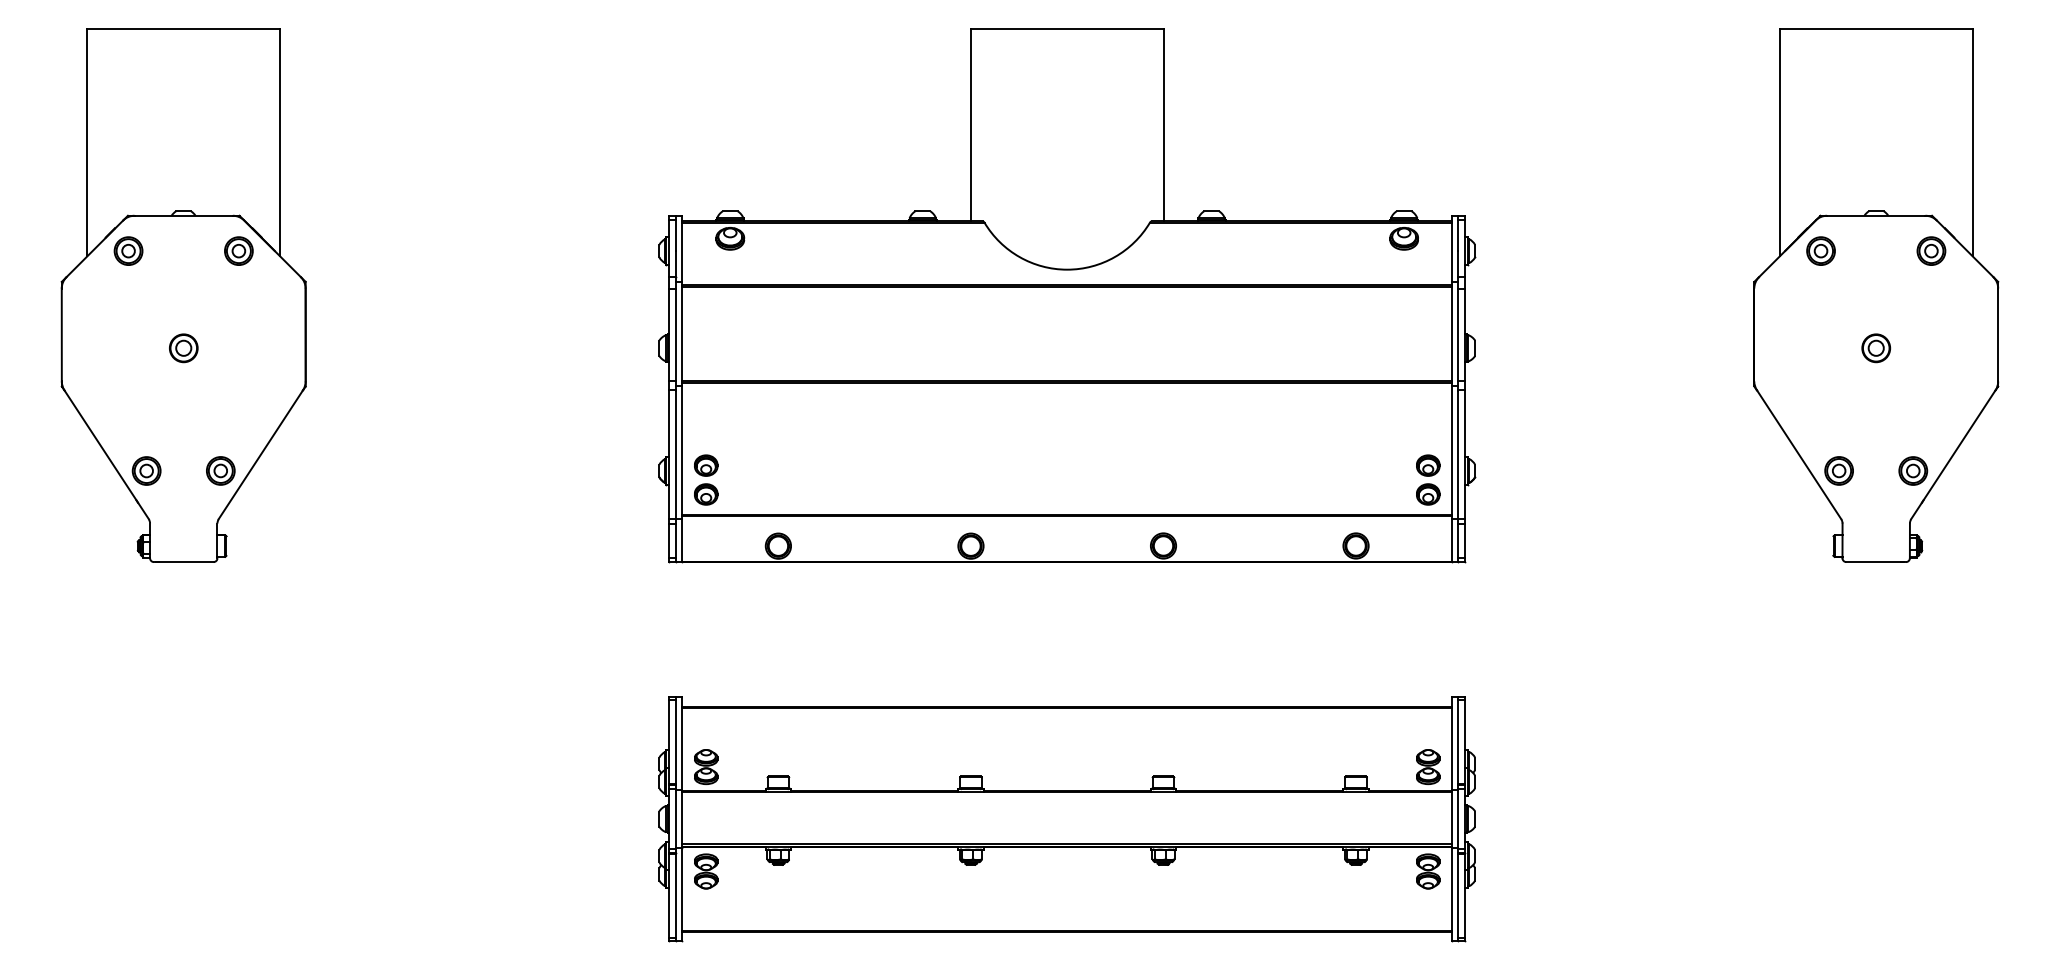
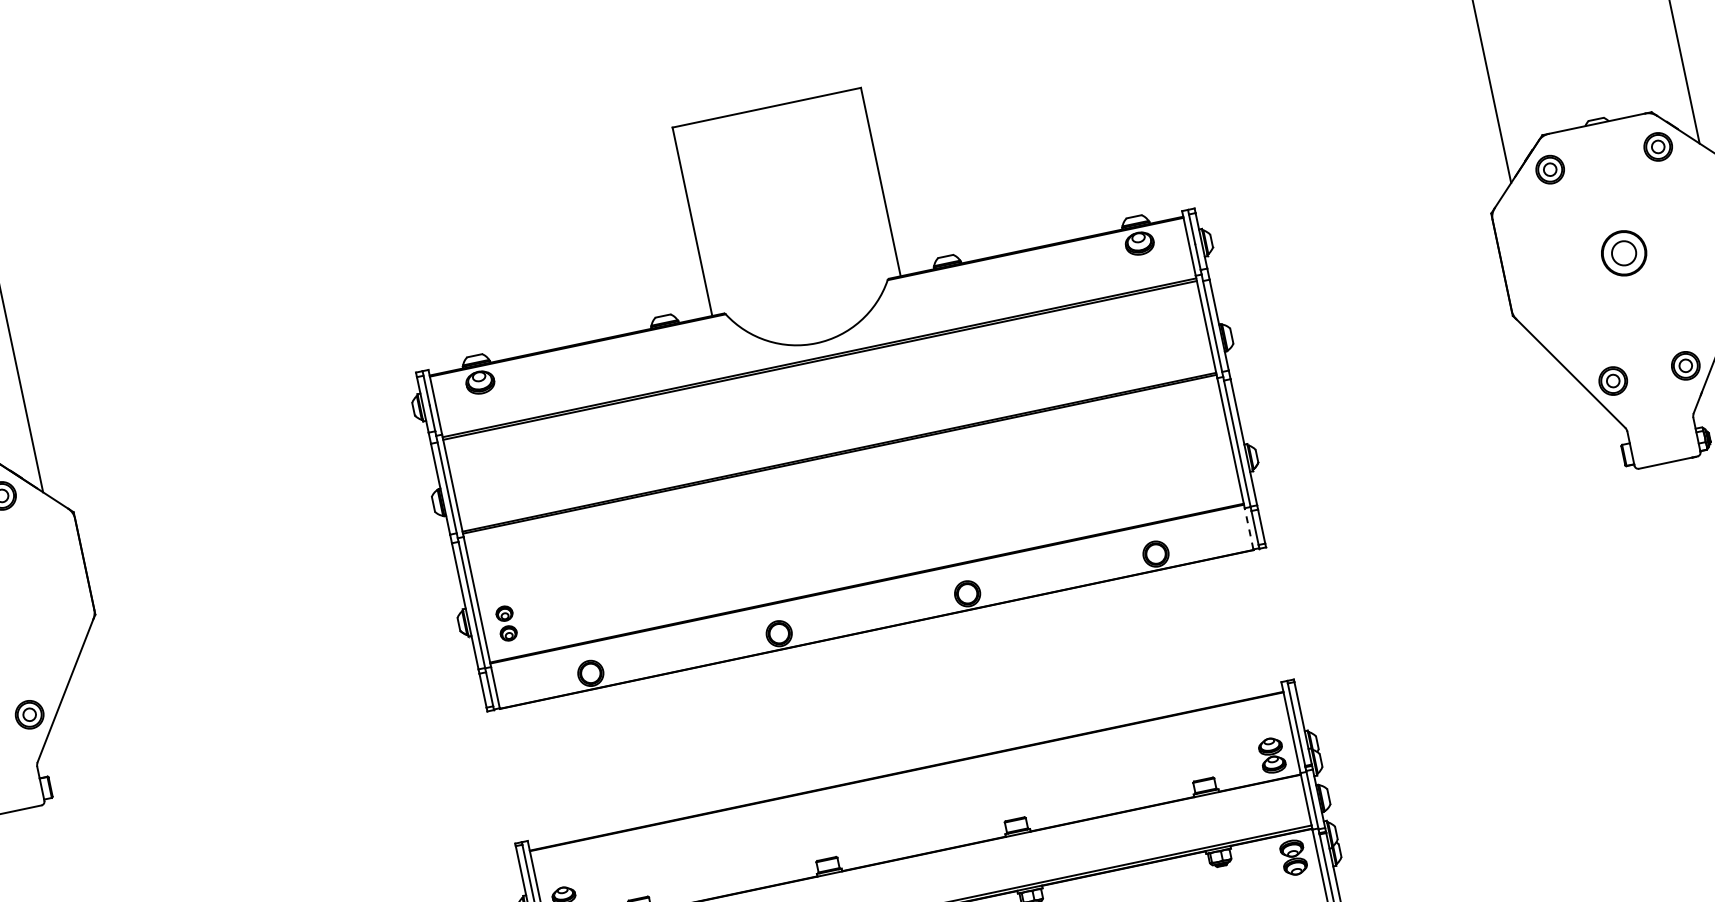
part: (1876, 348) -> (1624, 253), size x1.6
part: (706, 479) -> (506, 622), size x0.7
part: (1428, 479) -> (1213, 474), removed
line: (1452, 539) -> (1249, 527), solid -> dashed

